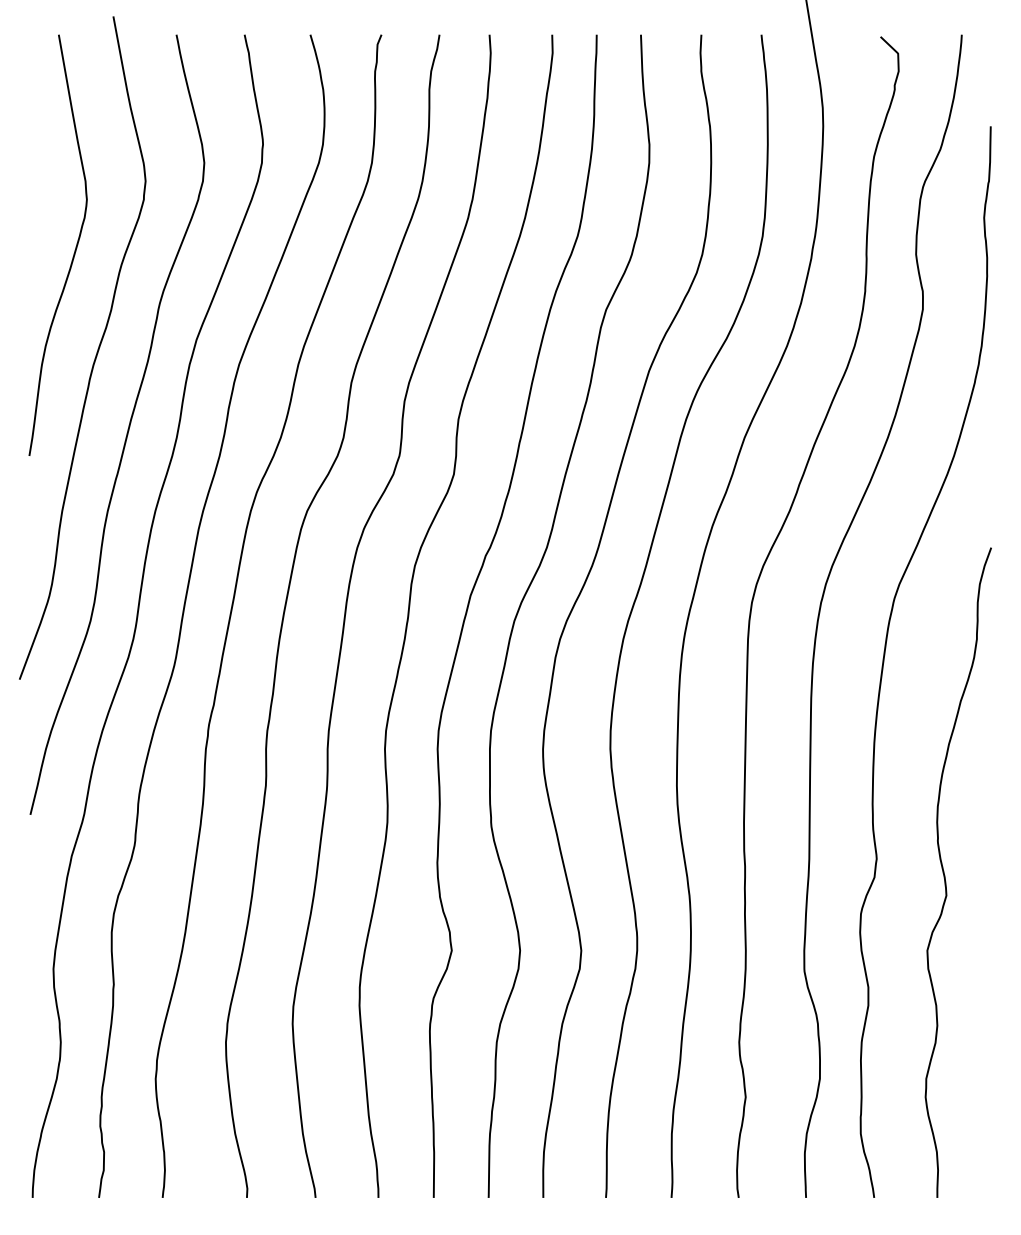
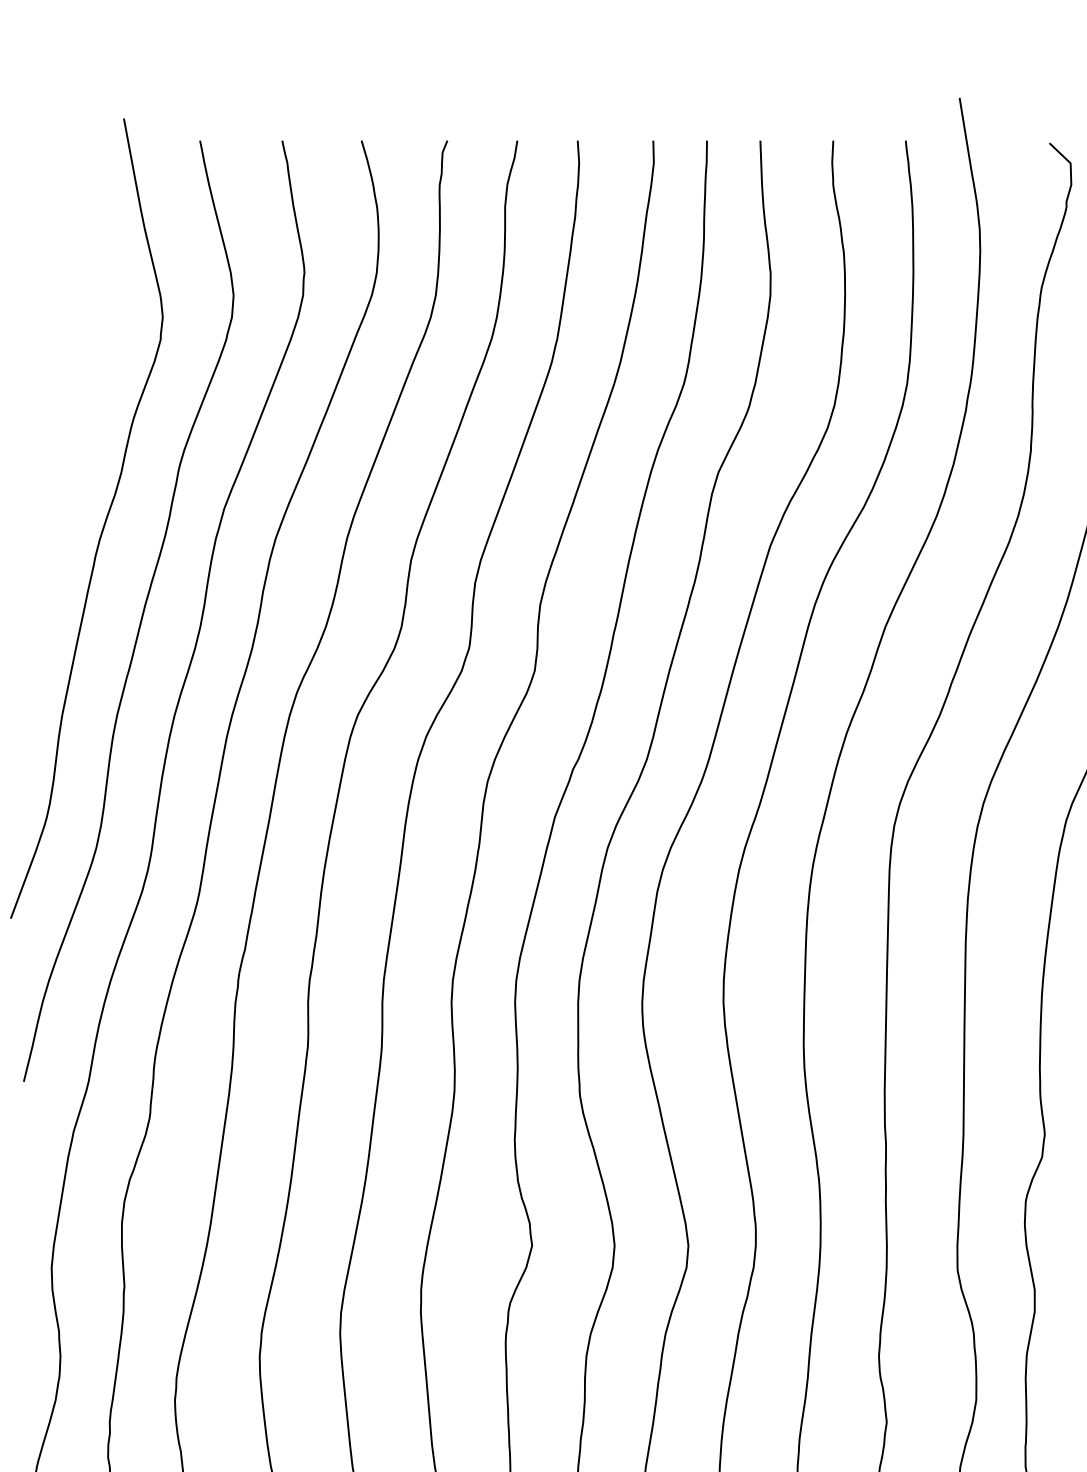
curve: (74, 250) -> (76, 400), removed

